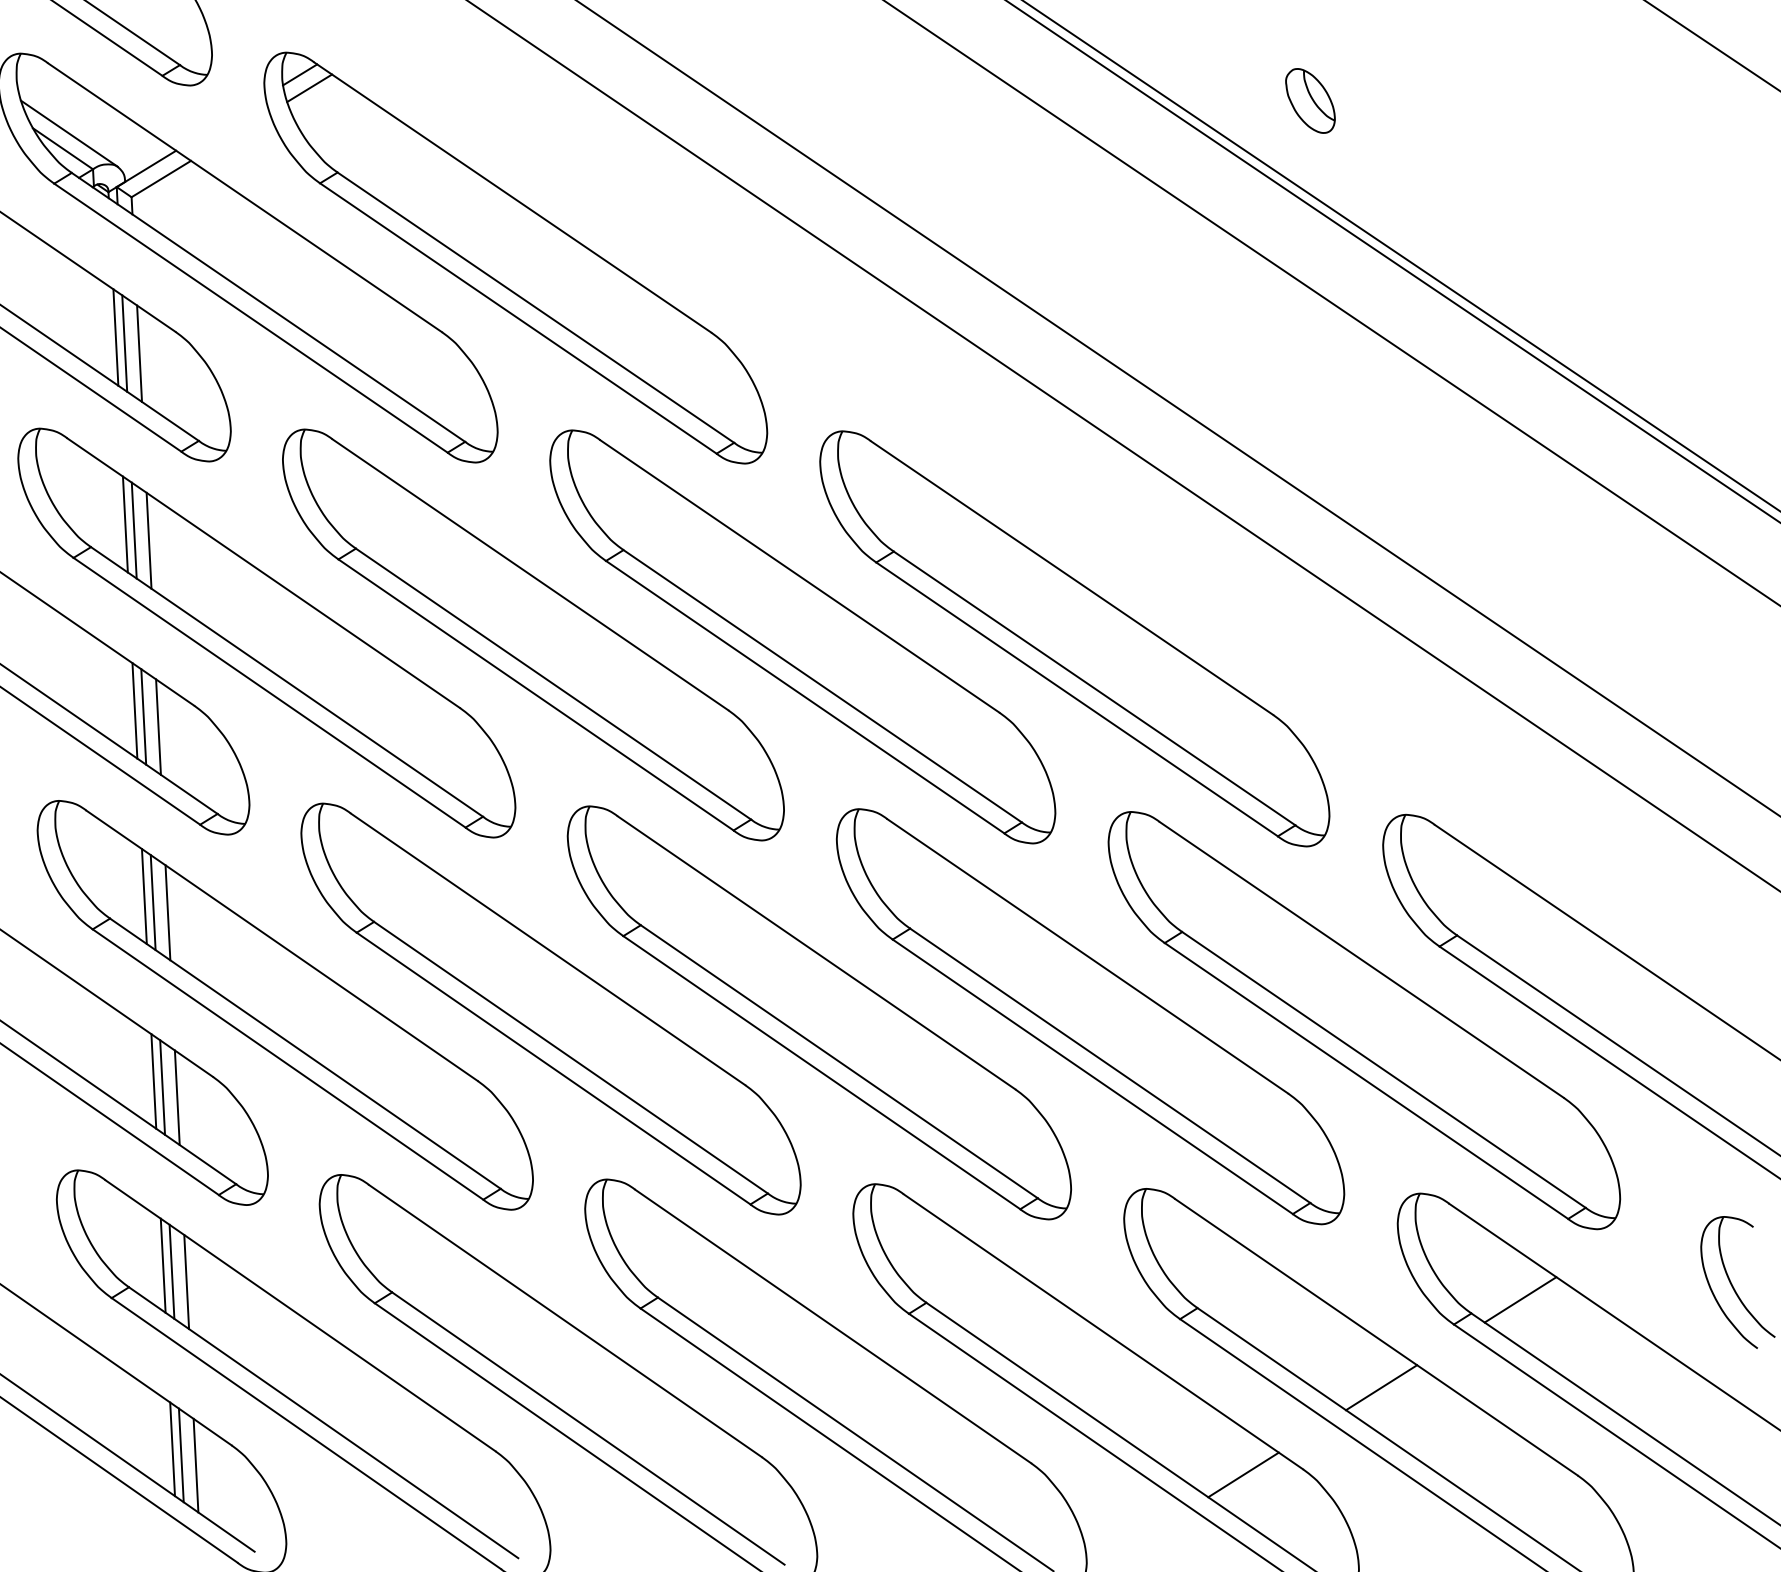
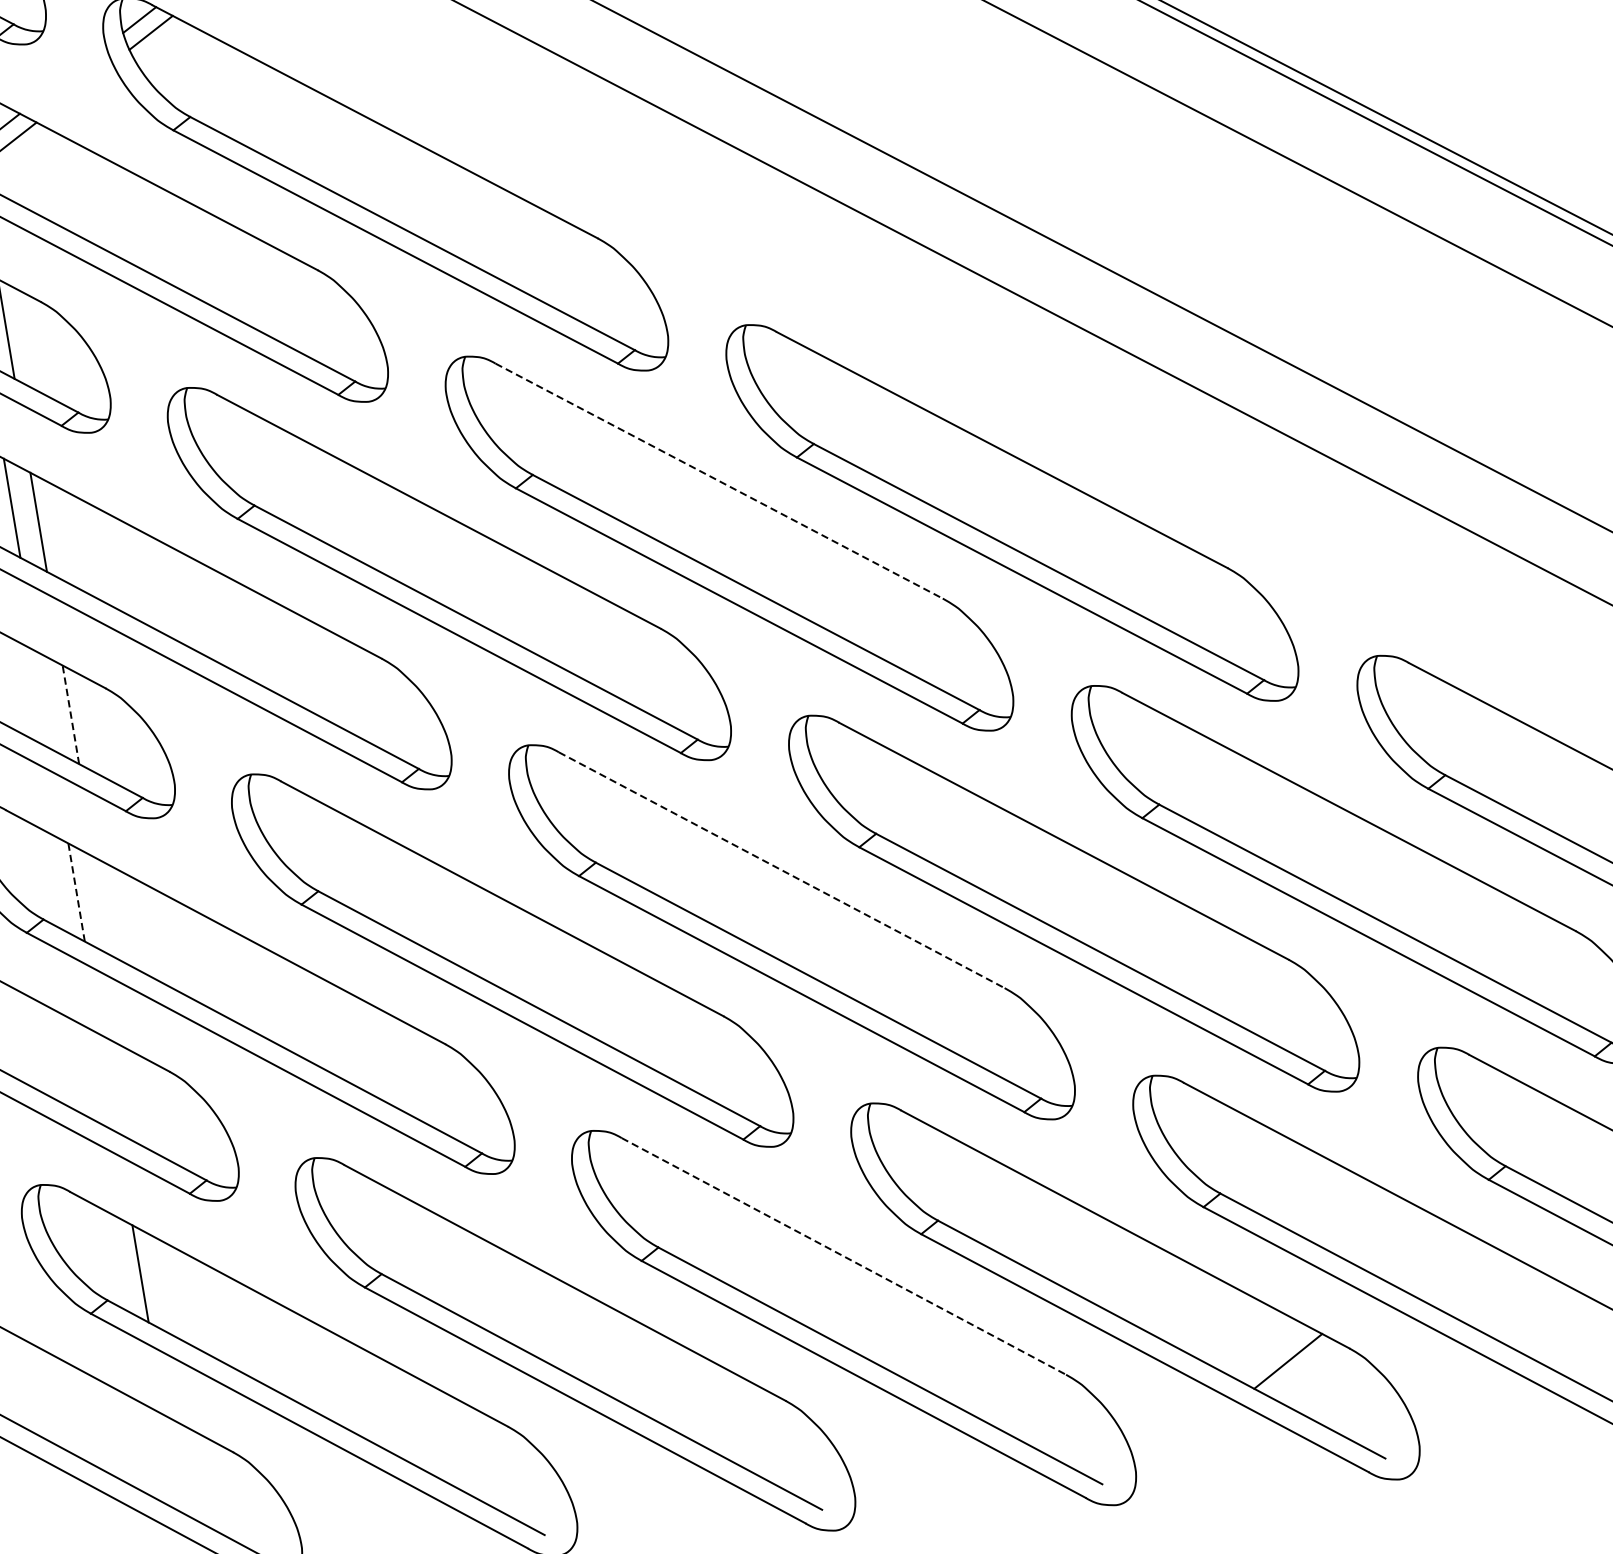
line: (133, 530) -> (21, 513), removed
line: (800, 576) -> (719, 481), solid -> dashed
line: (134, 710) -> (43, 700), removed
line: (143, 716) -> (54, 705), removed
line: (158, 727) -> (70, 715), solid -> dashed
line: (144, 896) -> (76, 892), solid -> dashed
line: (152, 902) -> (85, 897), removed
line: (167, 912) -> (102, 906), removed
line: (816, 953) -> (781, 870), solid -> dashed
line: (153, 1081) -> (108, 1083), removed
line: (162, 1087) -> (118, 1088), removed
line: (176, 1097) -> (134, 1097), removed
line: (171, 1271) -> (149, 1278), removed
line: (186, 1282) -> (166, 1288), removed
line: (1520, 1299) -> (1554, 1145), removed
line: (833, 1326) -> (844, 1256), solid -> dashed
line: (1381, 1387) -> (1421, 1253), removed
line: (172, 1449) -> (172, 1463), removed
line: (180, 1455) -> (181, 1469), removed
line: (195, 1465) -> (198, 1477), removed

